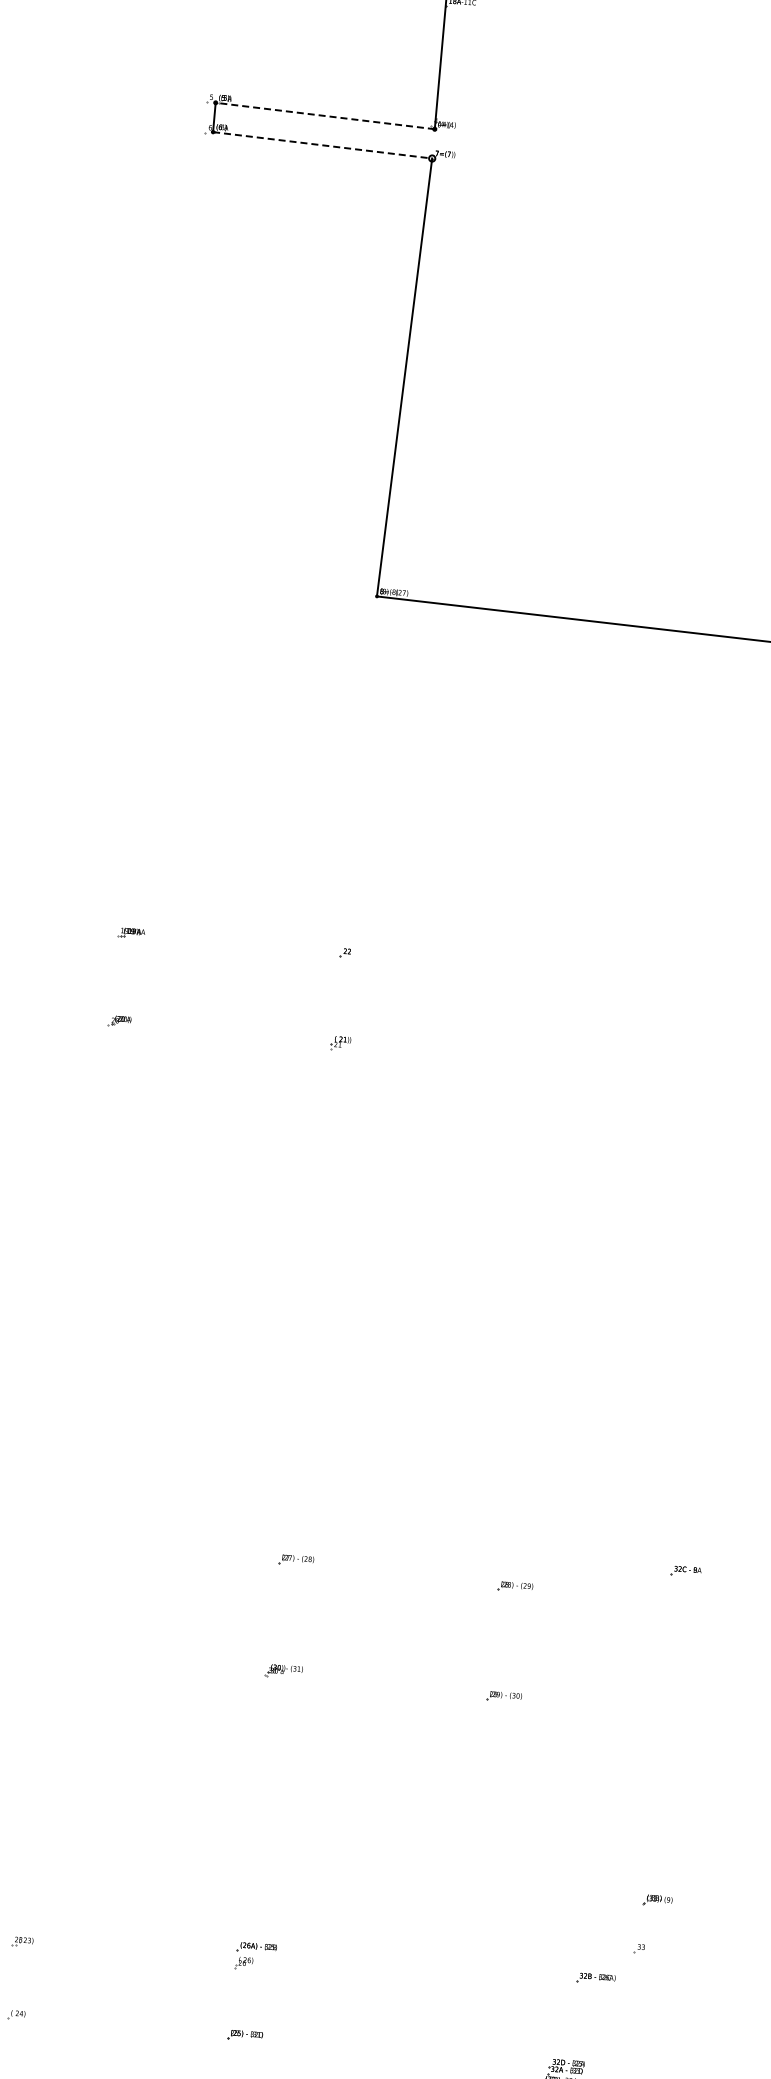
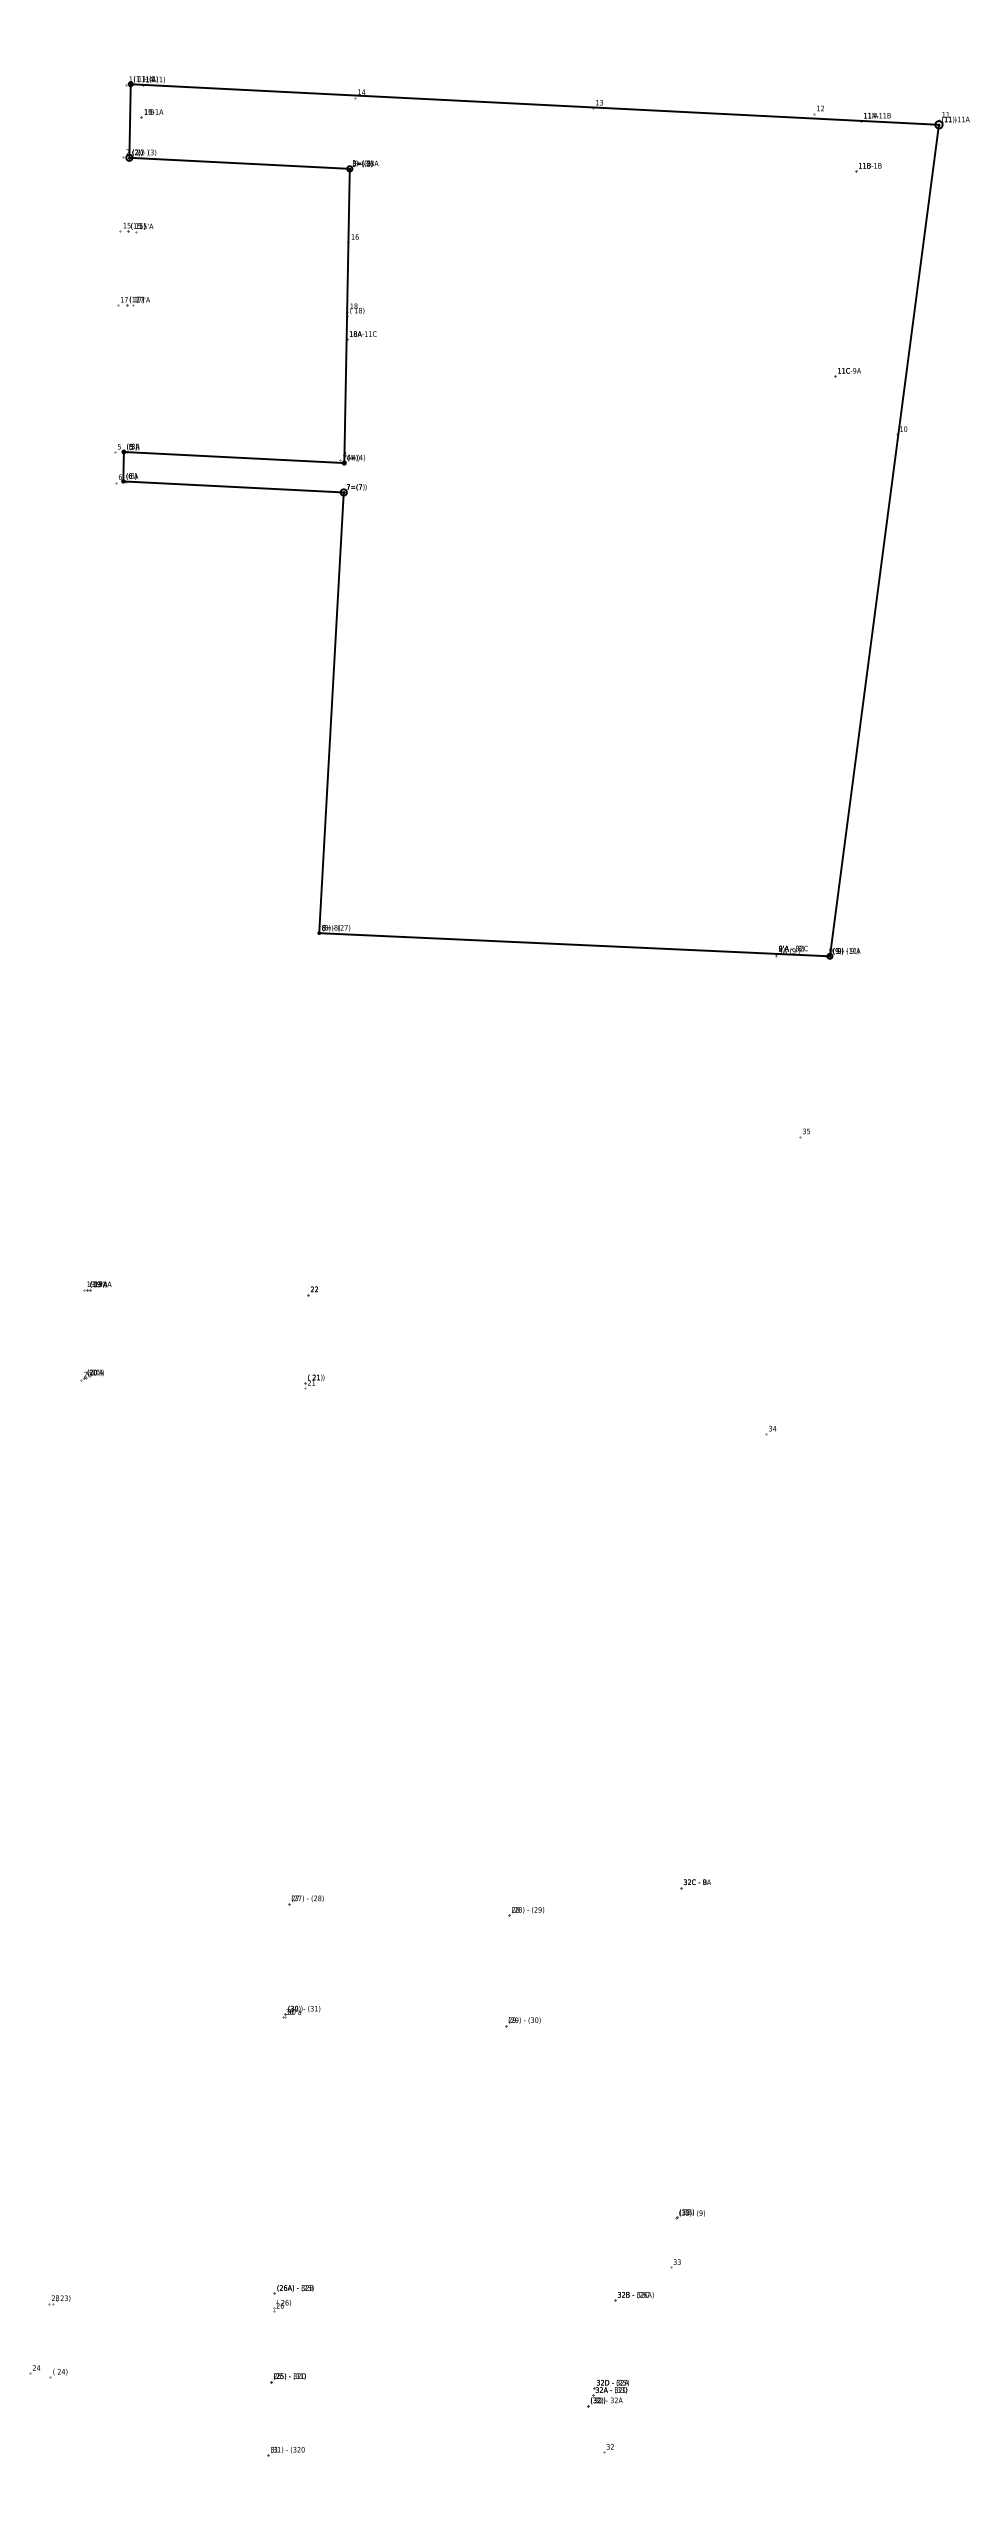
line: (324, 115) -> (233, 457), dashed -> solid
line: (323, 144) -> (234, 486), dashed -> solid

